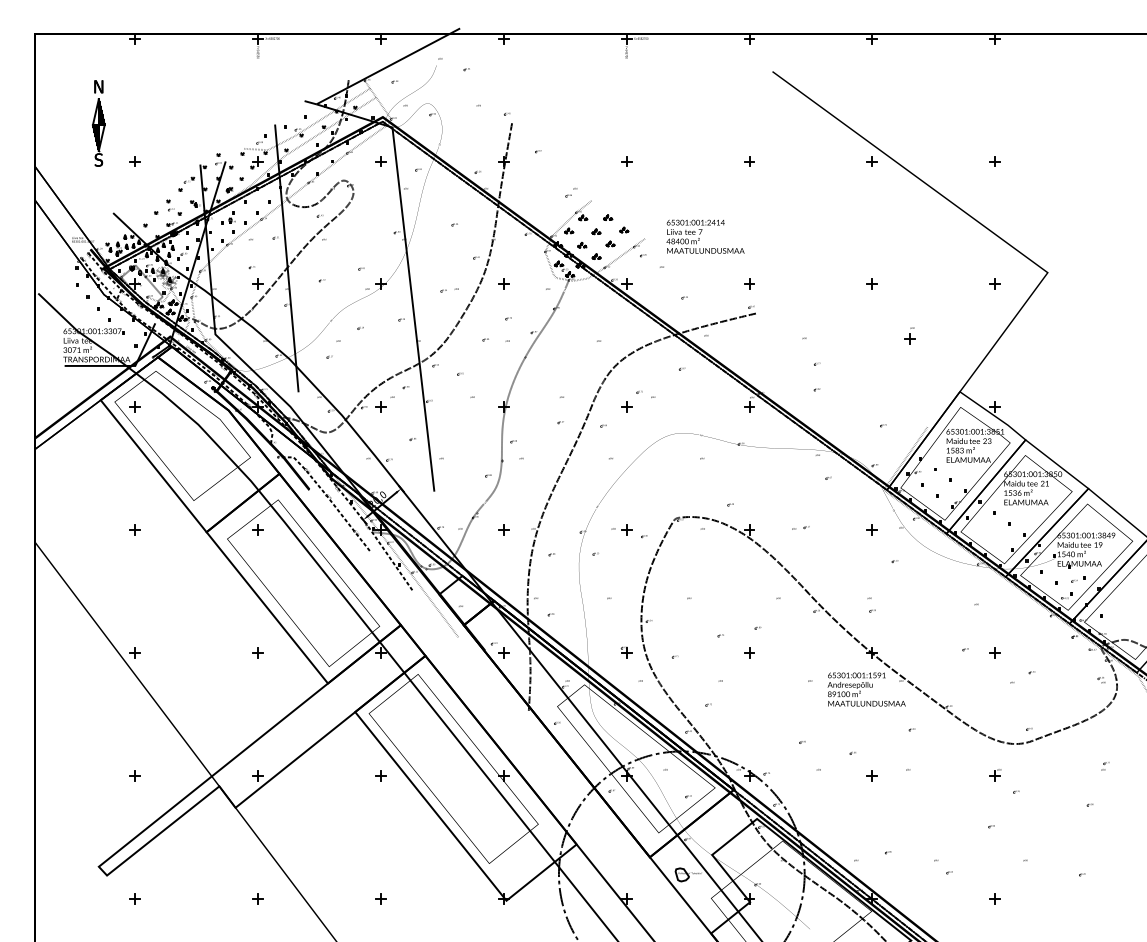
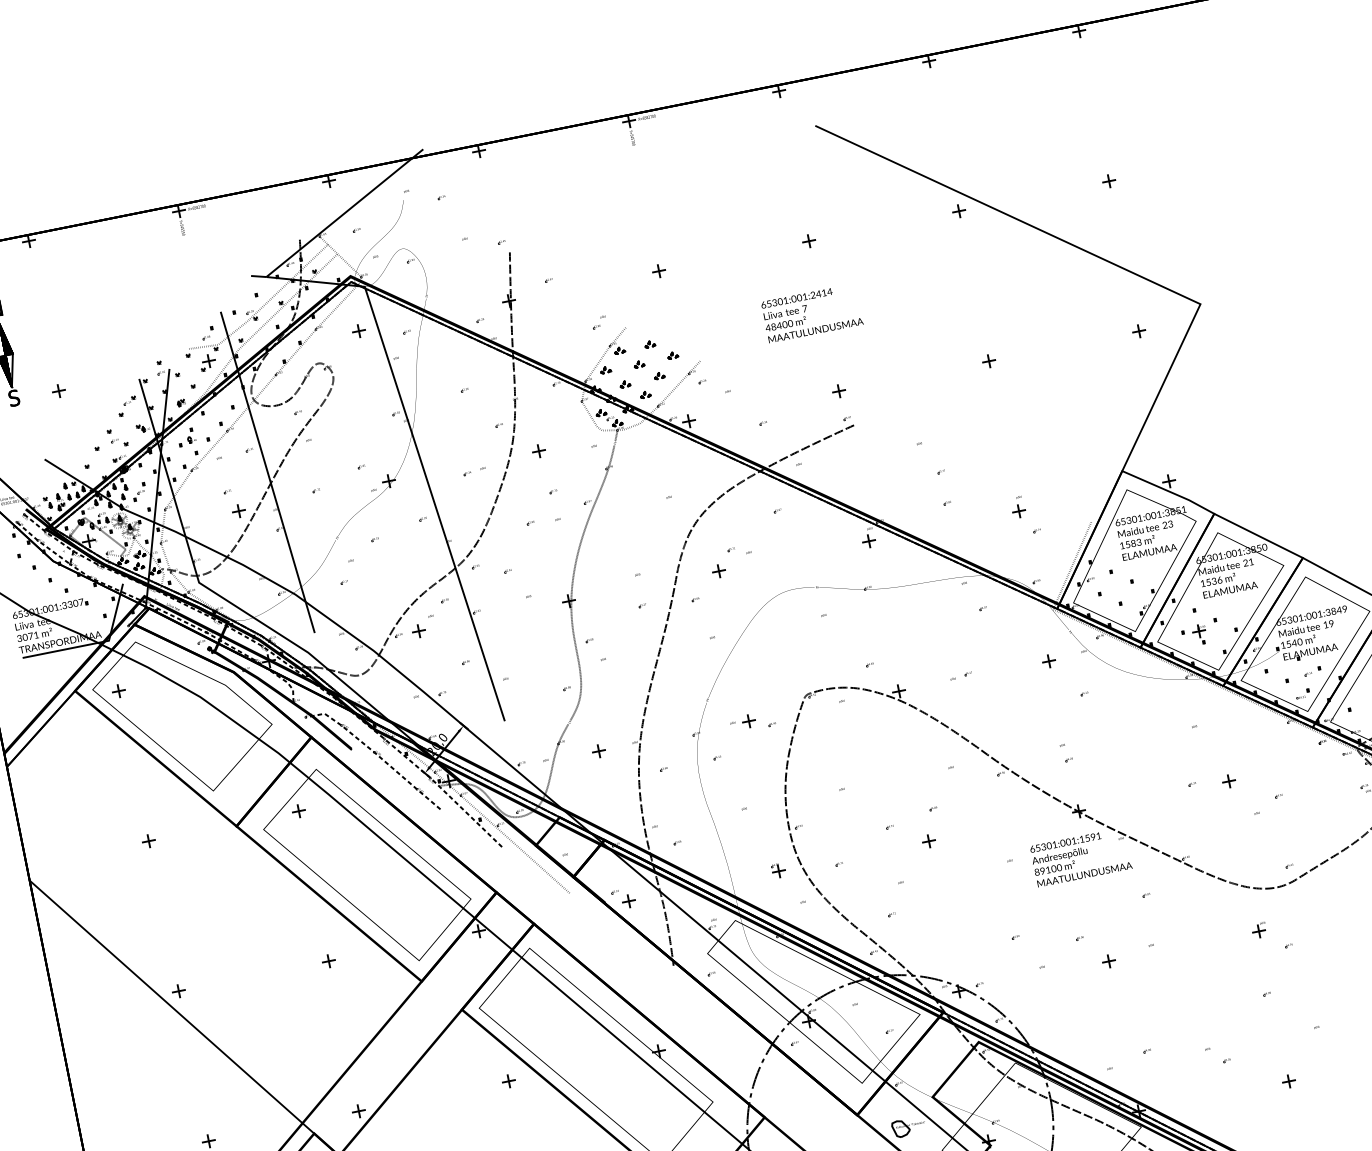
text: (705, 236) -> (812, 312), moved
part: (909, 335) -> (1017, 506), moved
part: (990, 532) -> (1193, 635), added

